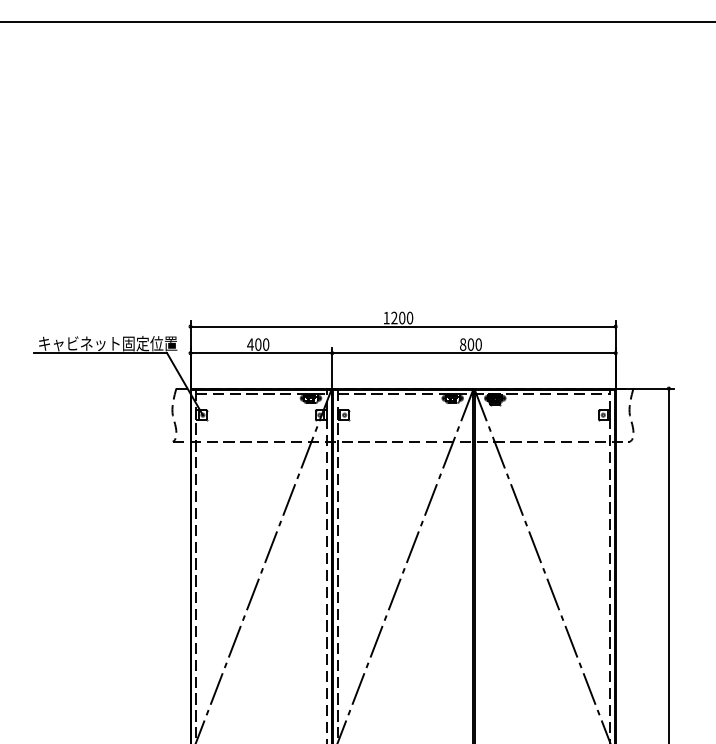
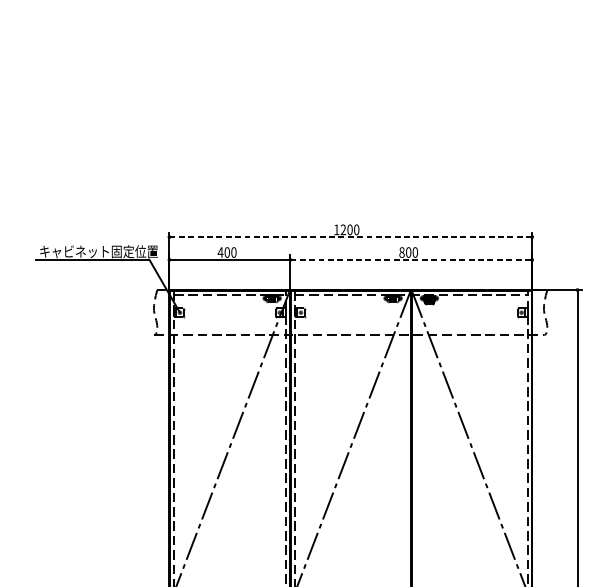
line: (403, 326) -> (351, 237), solid -> dashed
line: (473, 353) -> (410, 260), solid -> dashed

